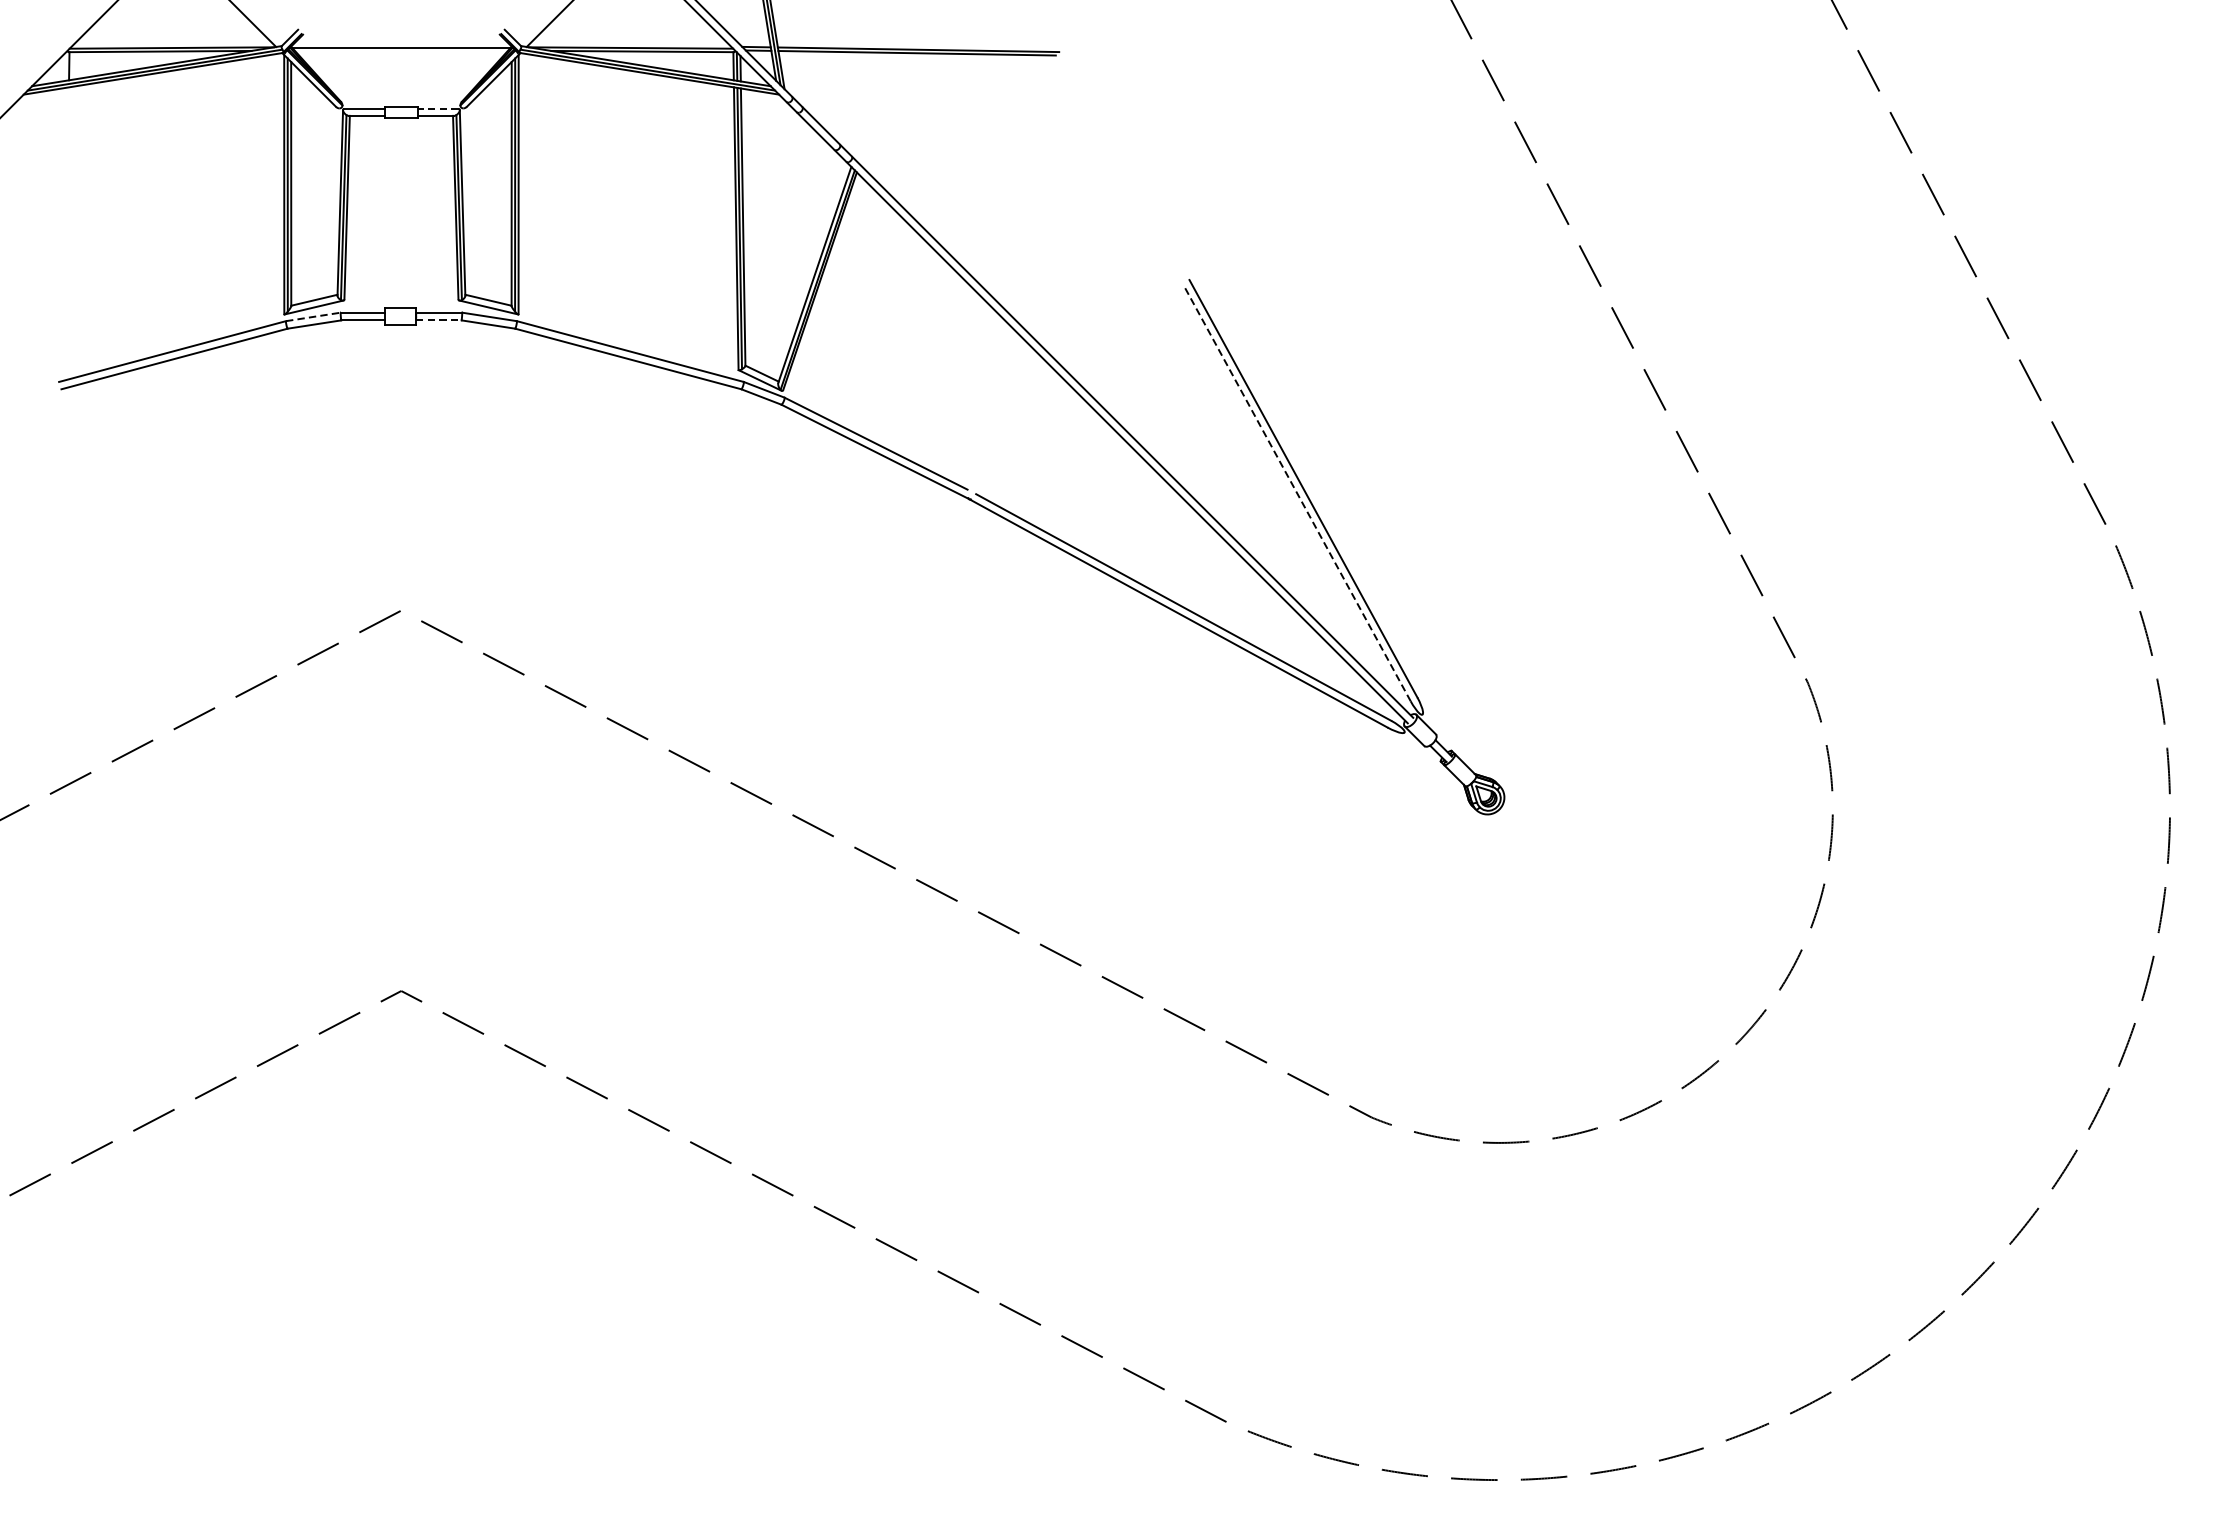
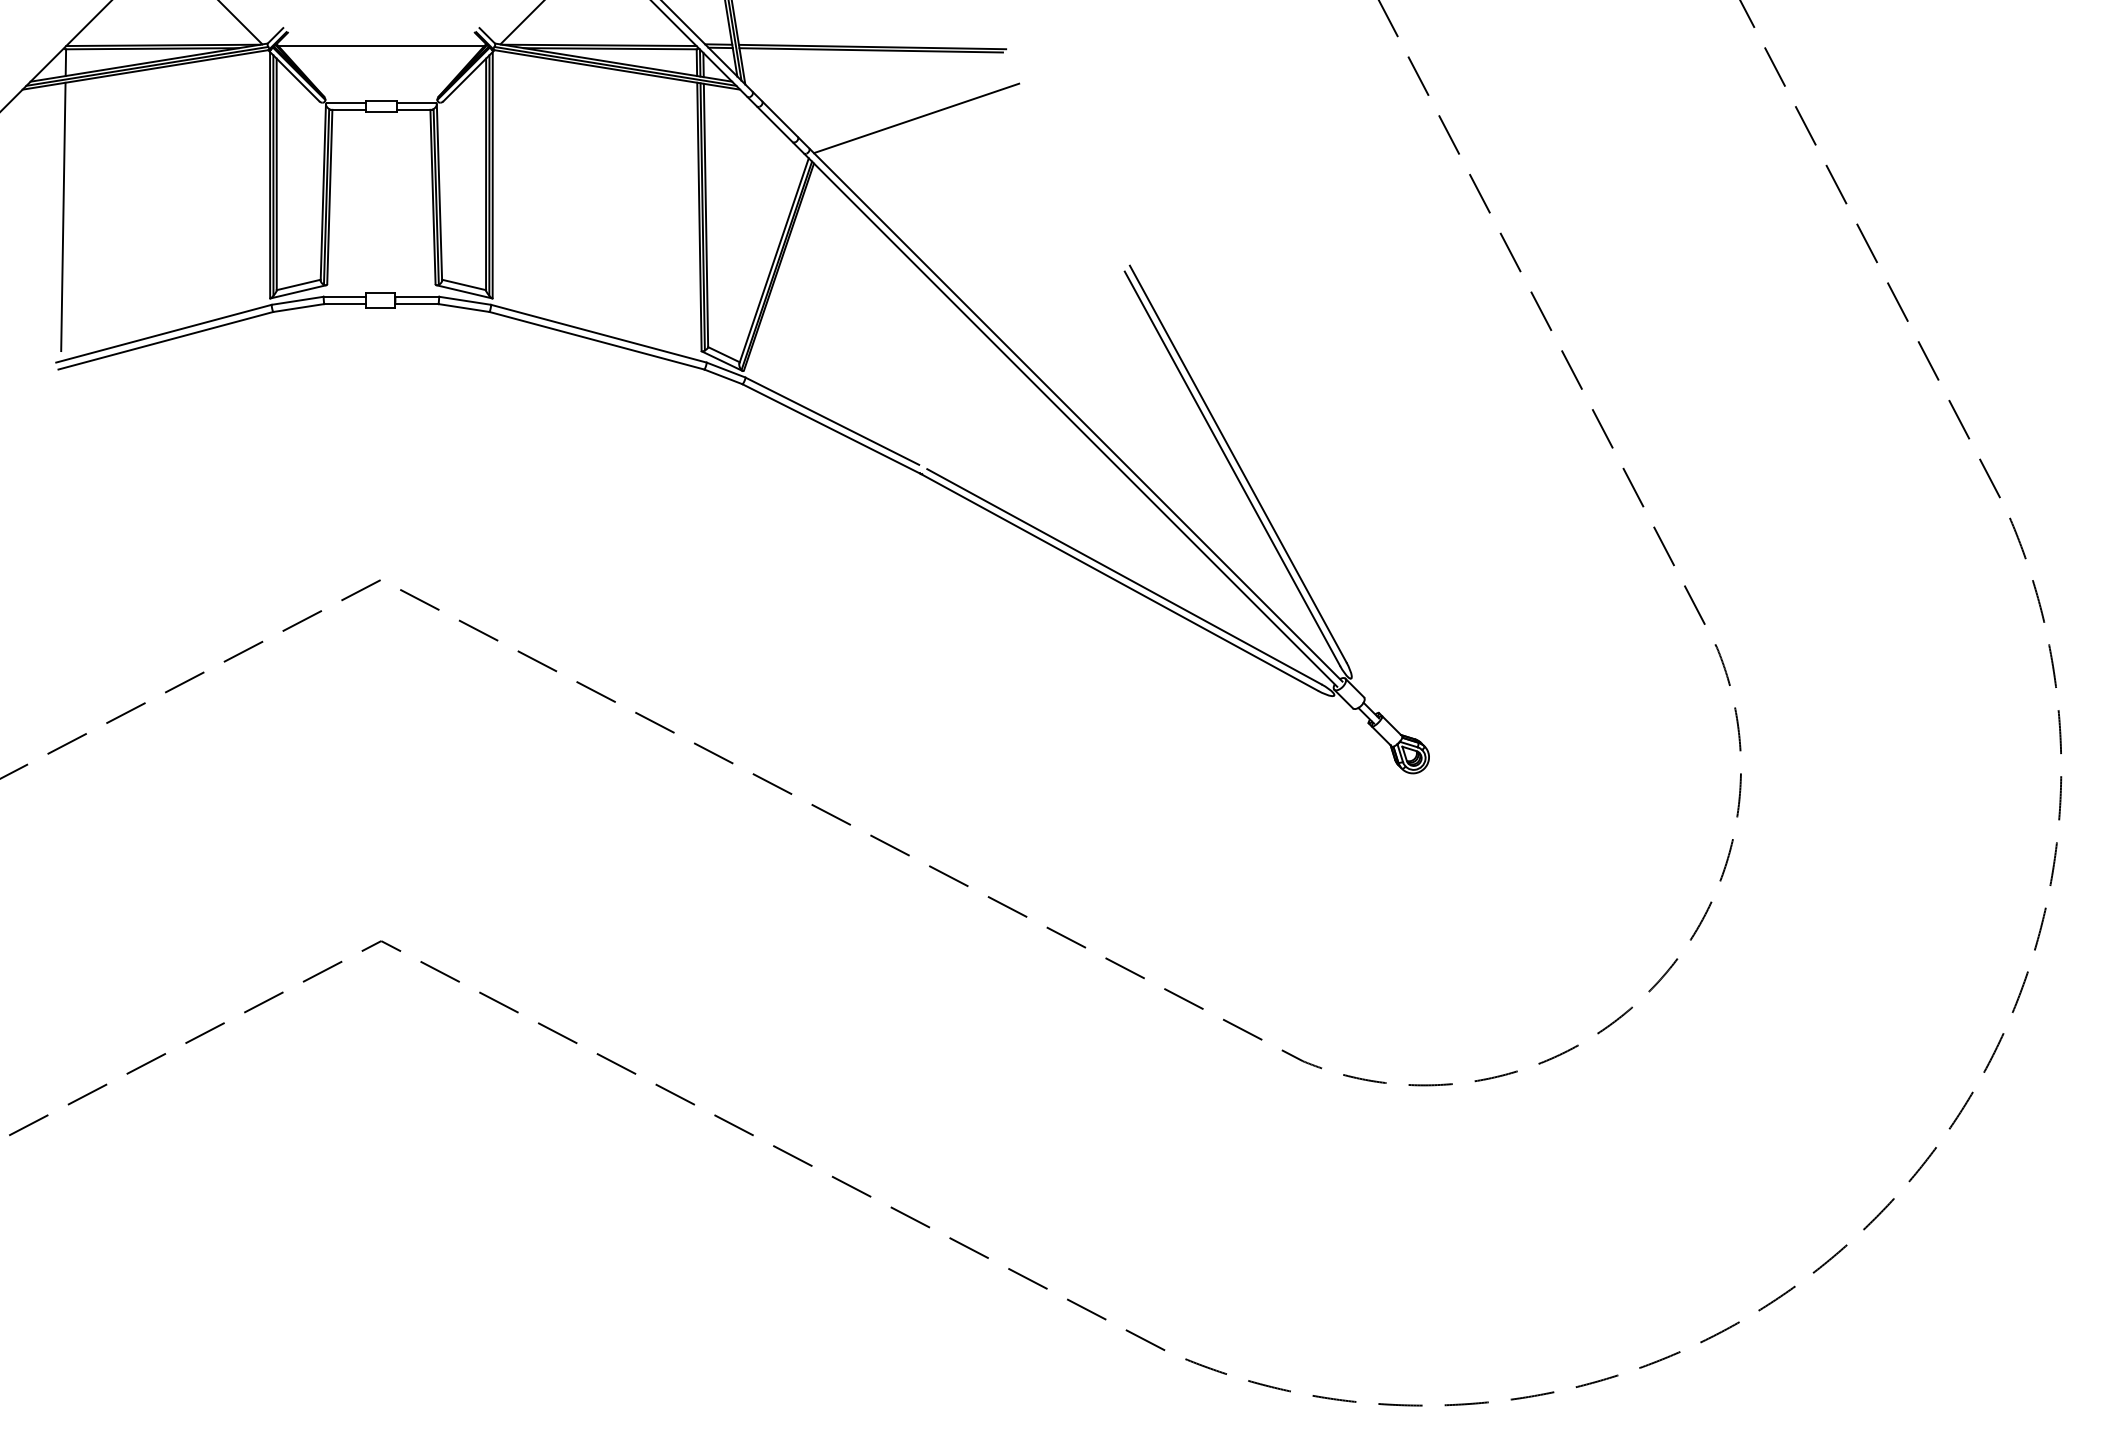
line: (437, 109) -> (415, 103), dashed -> solid
line: (964, 125) -> (916, 118), added
line: (66, 228) -> (63, 216), added
line: (314, 316) -> (298, 300), dashed -> solid
line: (438, 320) -> (416, 304), dashed -> solid
line: (1297, 493) -> (1232, 468), dashed -> solid

